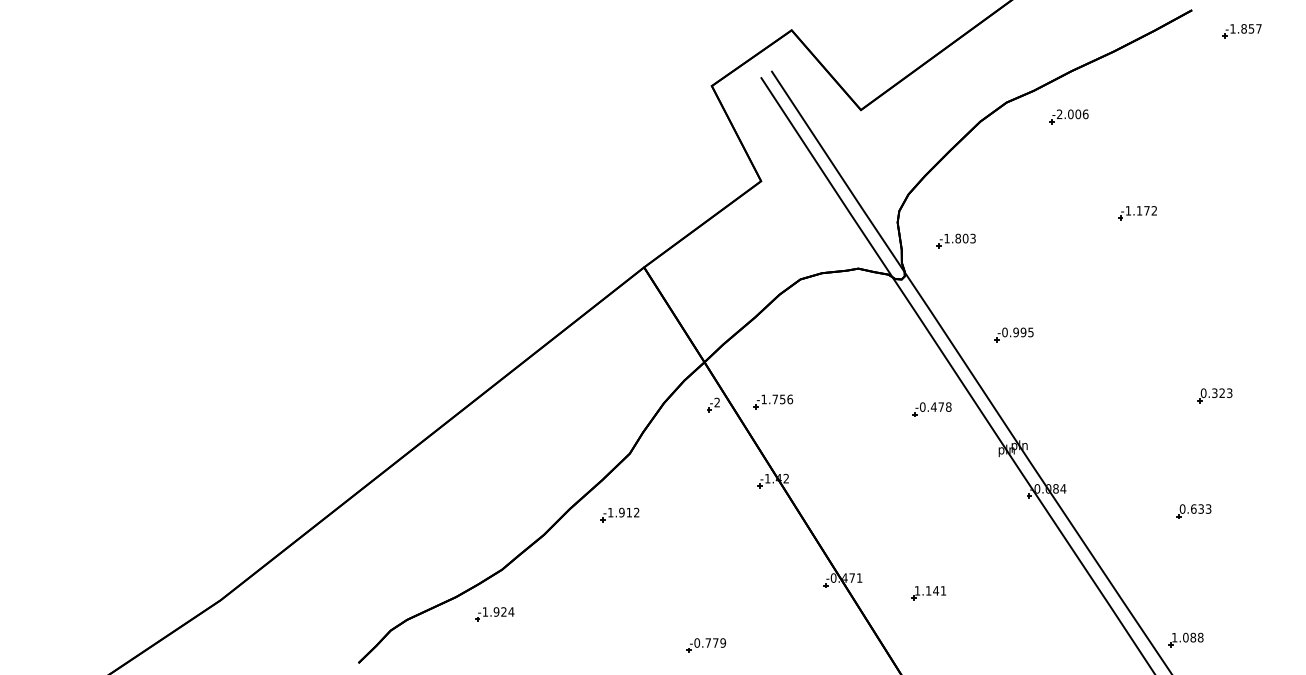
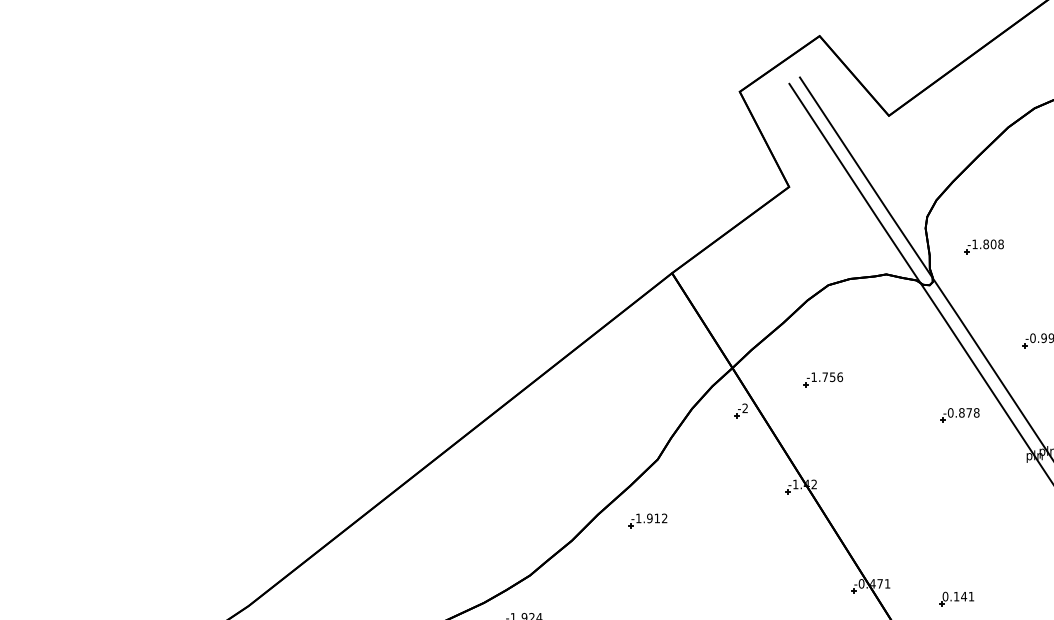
text: (972, 238) -> (1000, 244), -1.803 -> -1.808
part: (773, 401) -> (823, 379), moved
text: (933, 406) -> (961, 412), -0.478 -> -0.878
text: (917, 590) -> (945, 596), 1.141 -> 0.141

